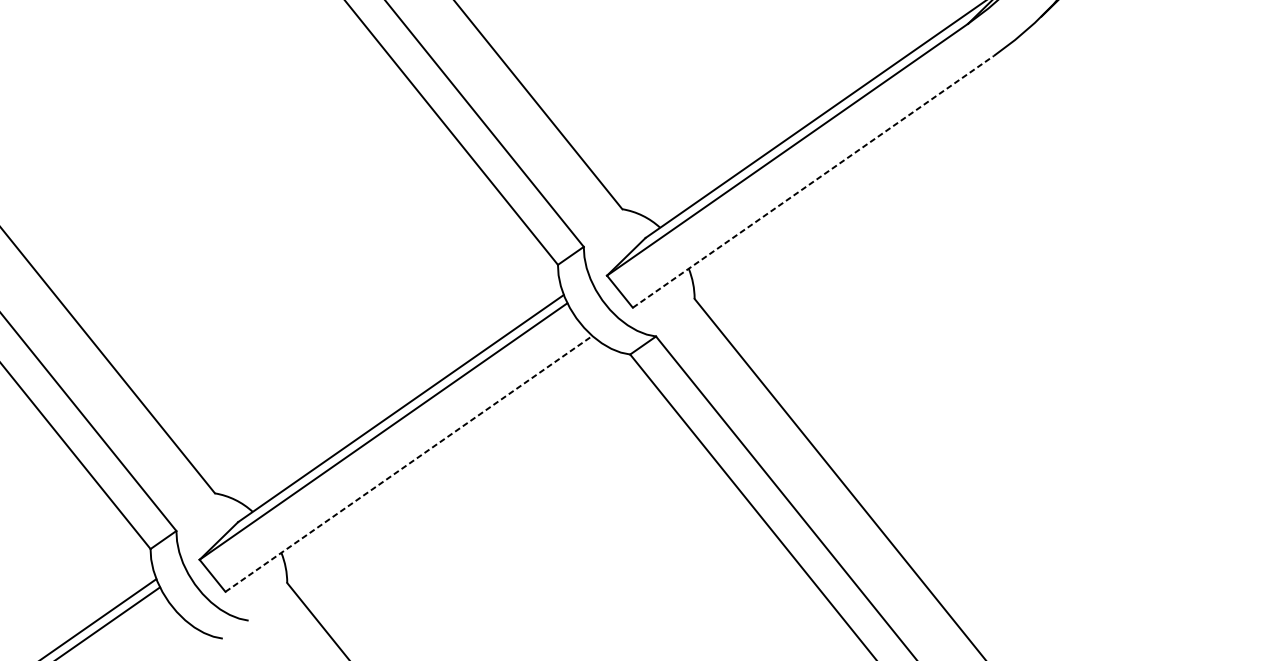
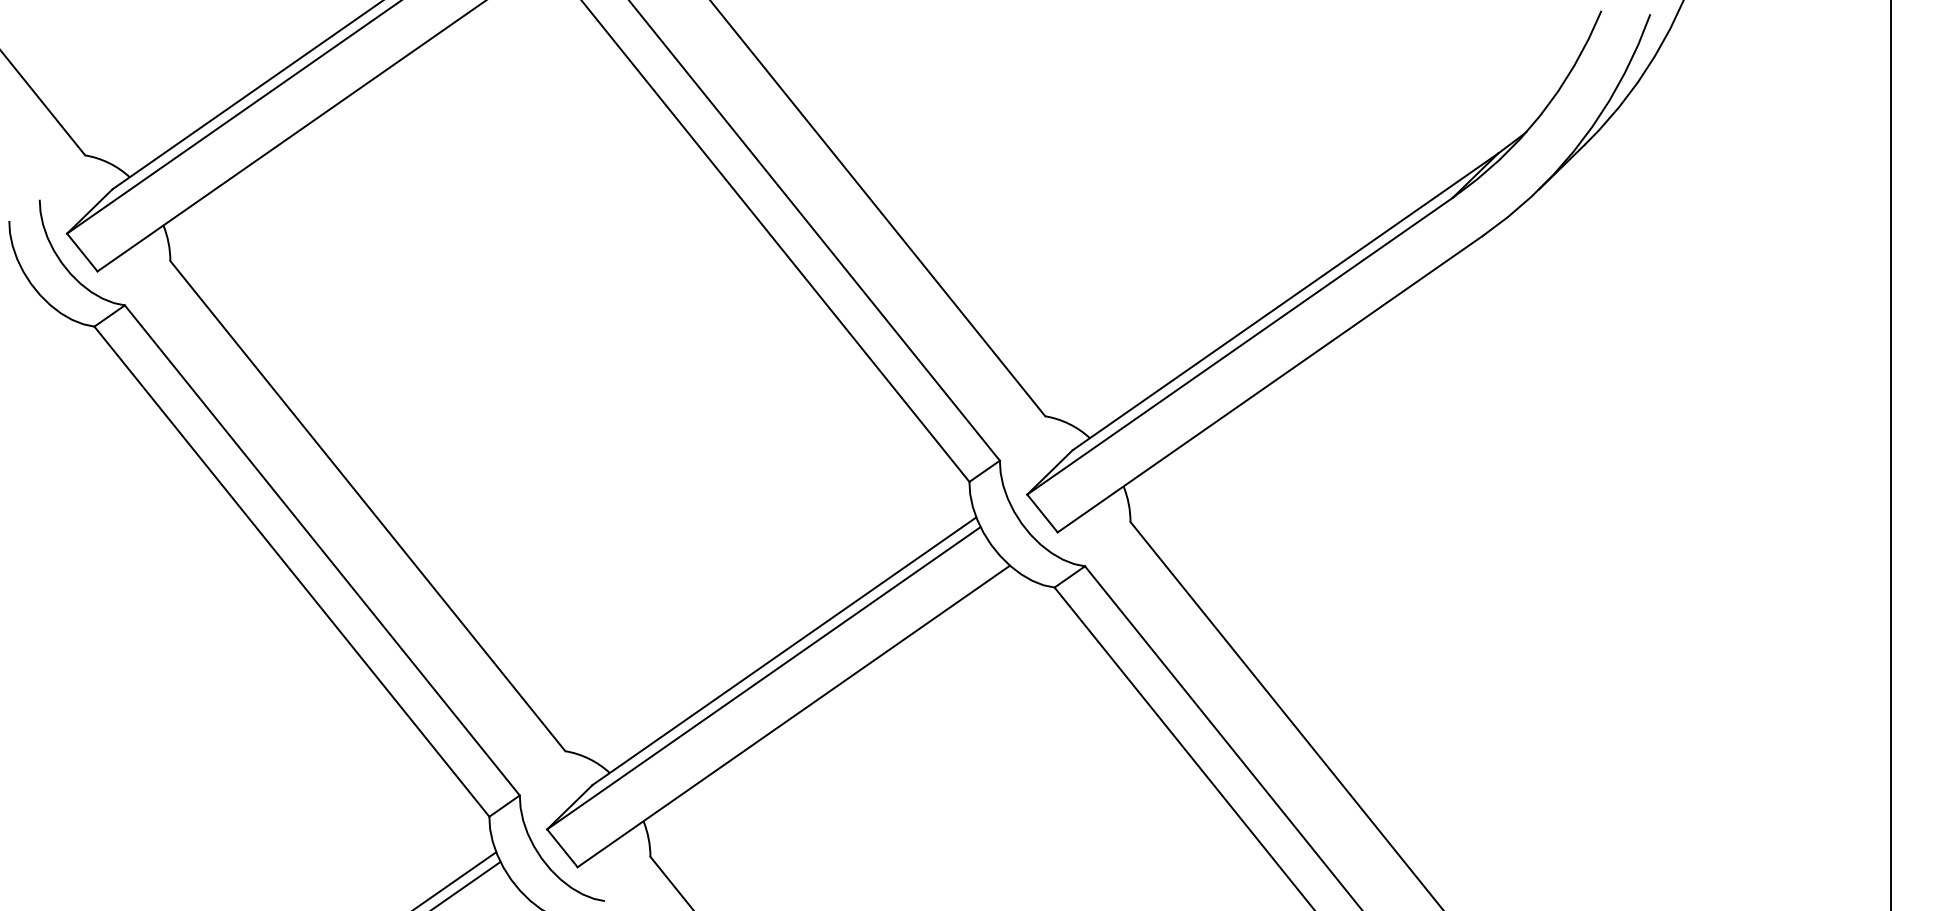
line: (813, 181) -> (1270, 383), dashed -> solid
line: (408, 463) -> (793, 716), dashed -> solid

